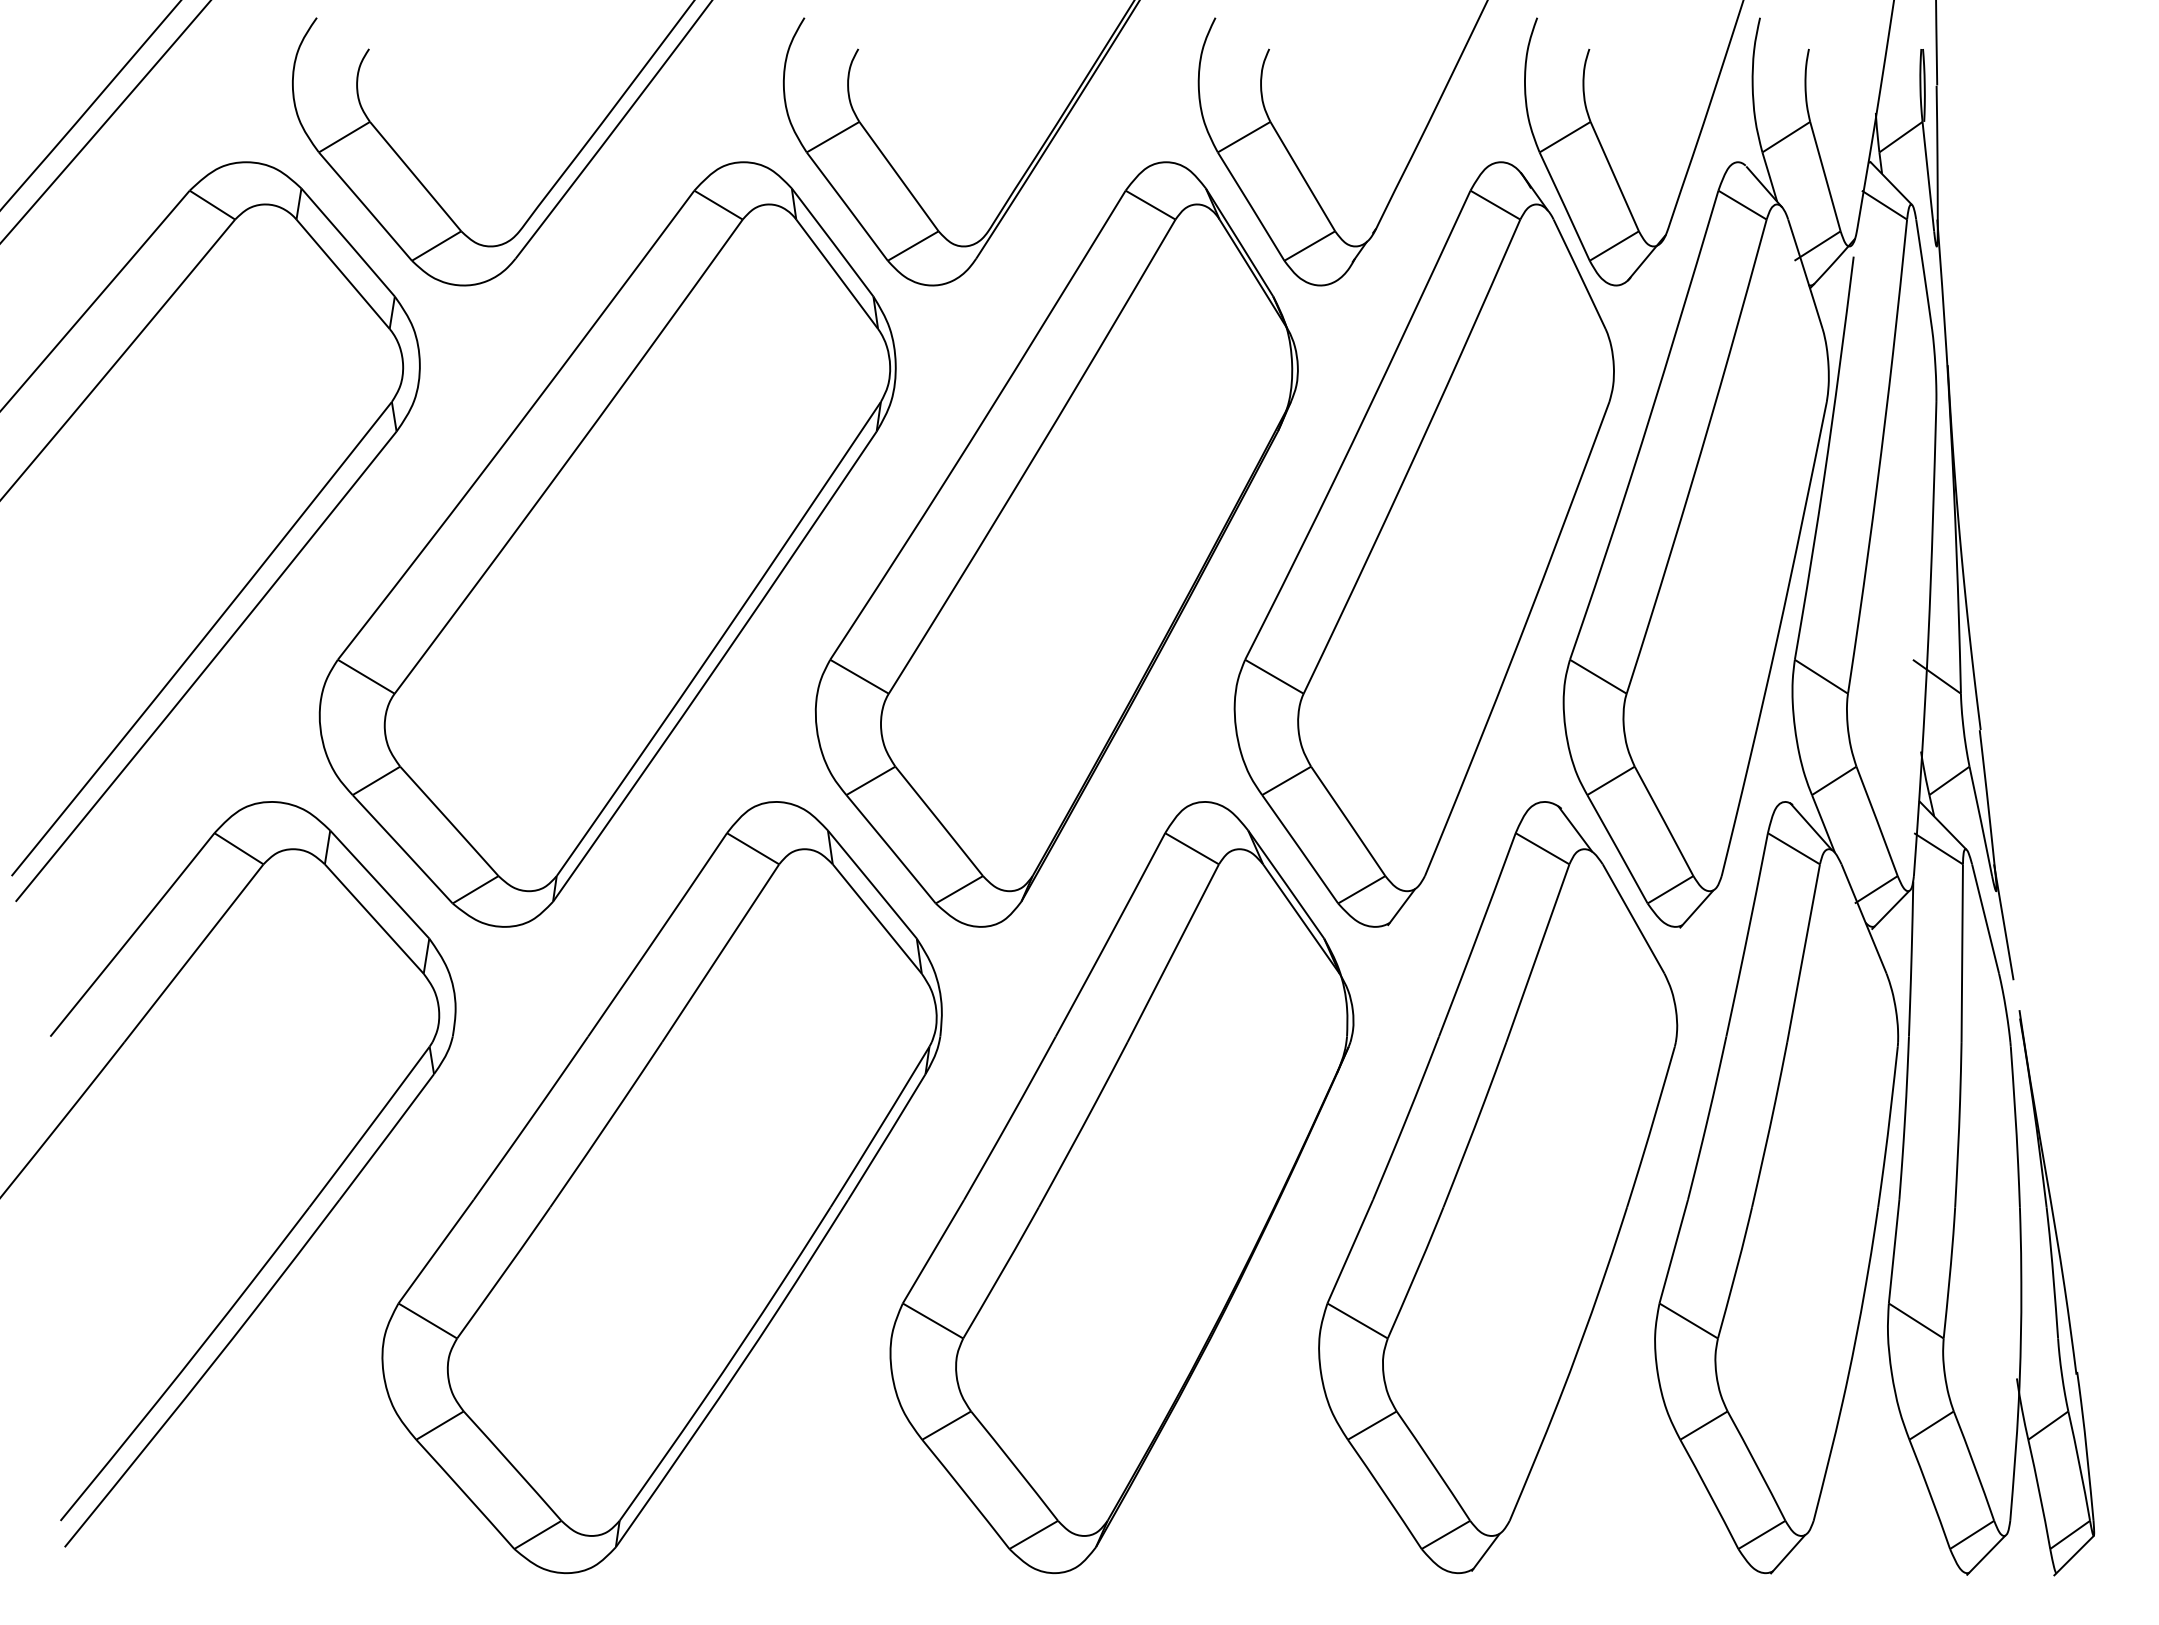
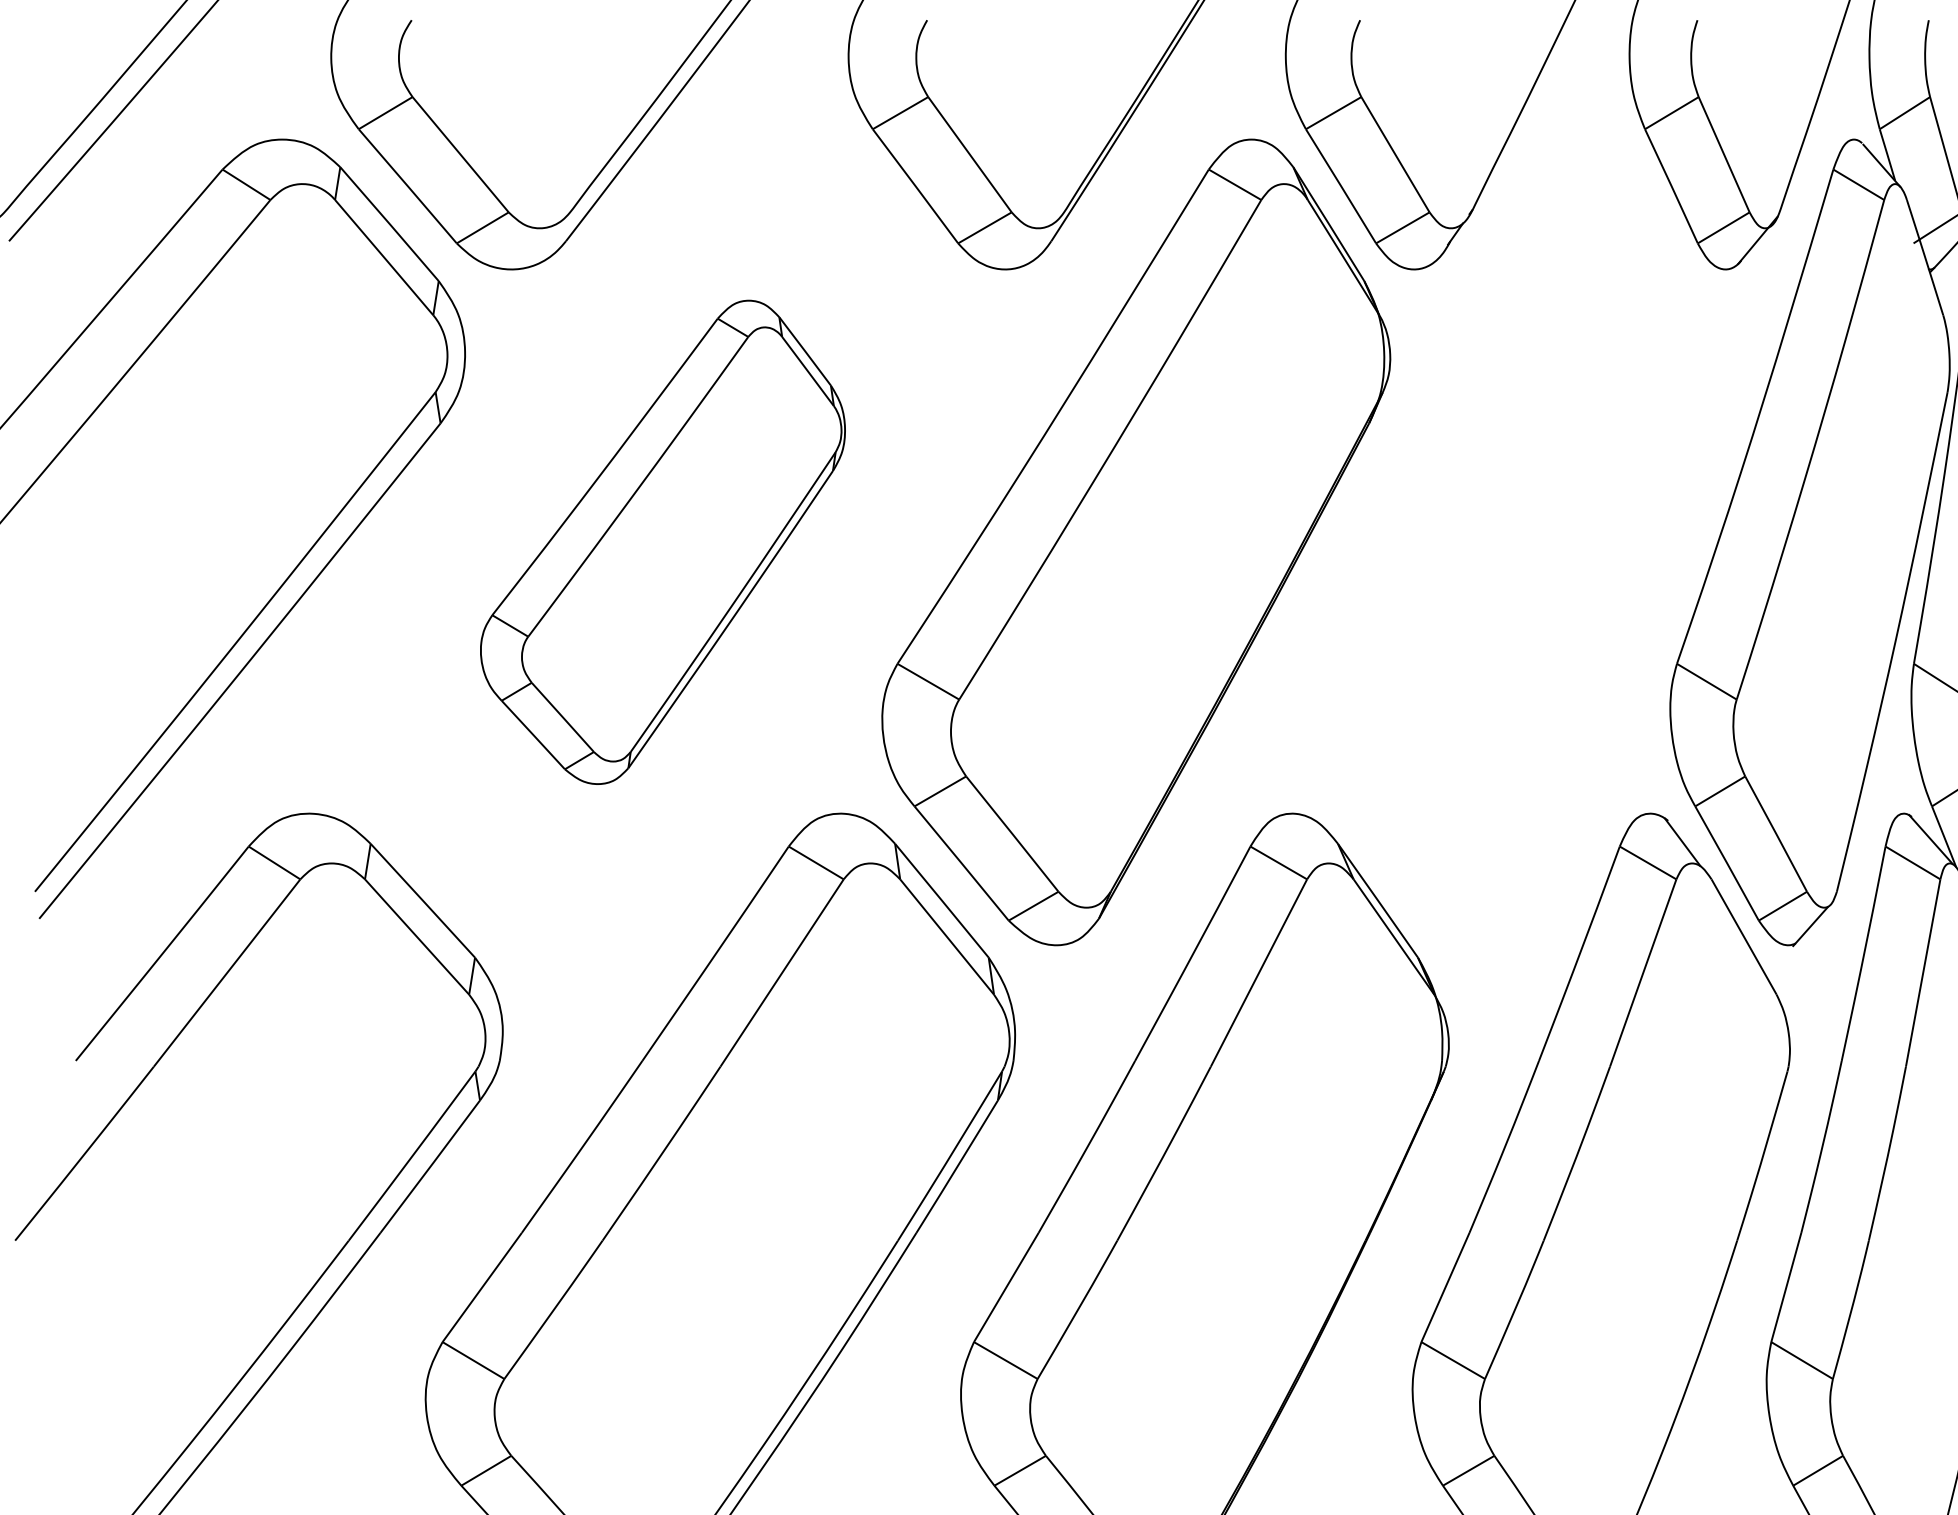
part: (607, 544) -> (662, 542), size x0.6
part: (1423, 544) -> (1522, 542), removed

